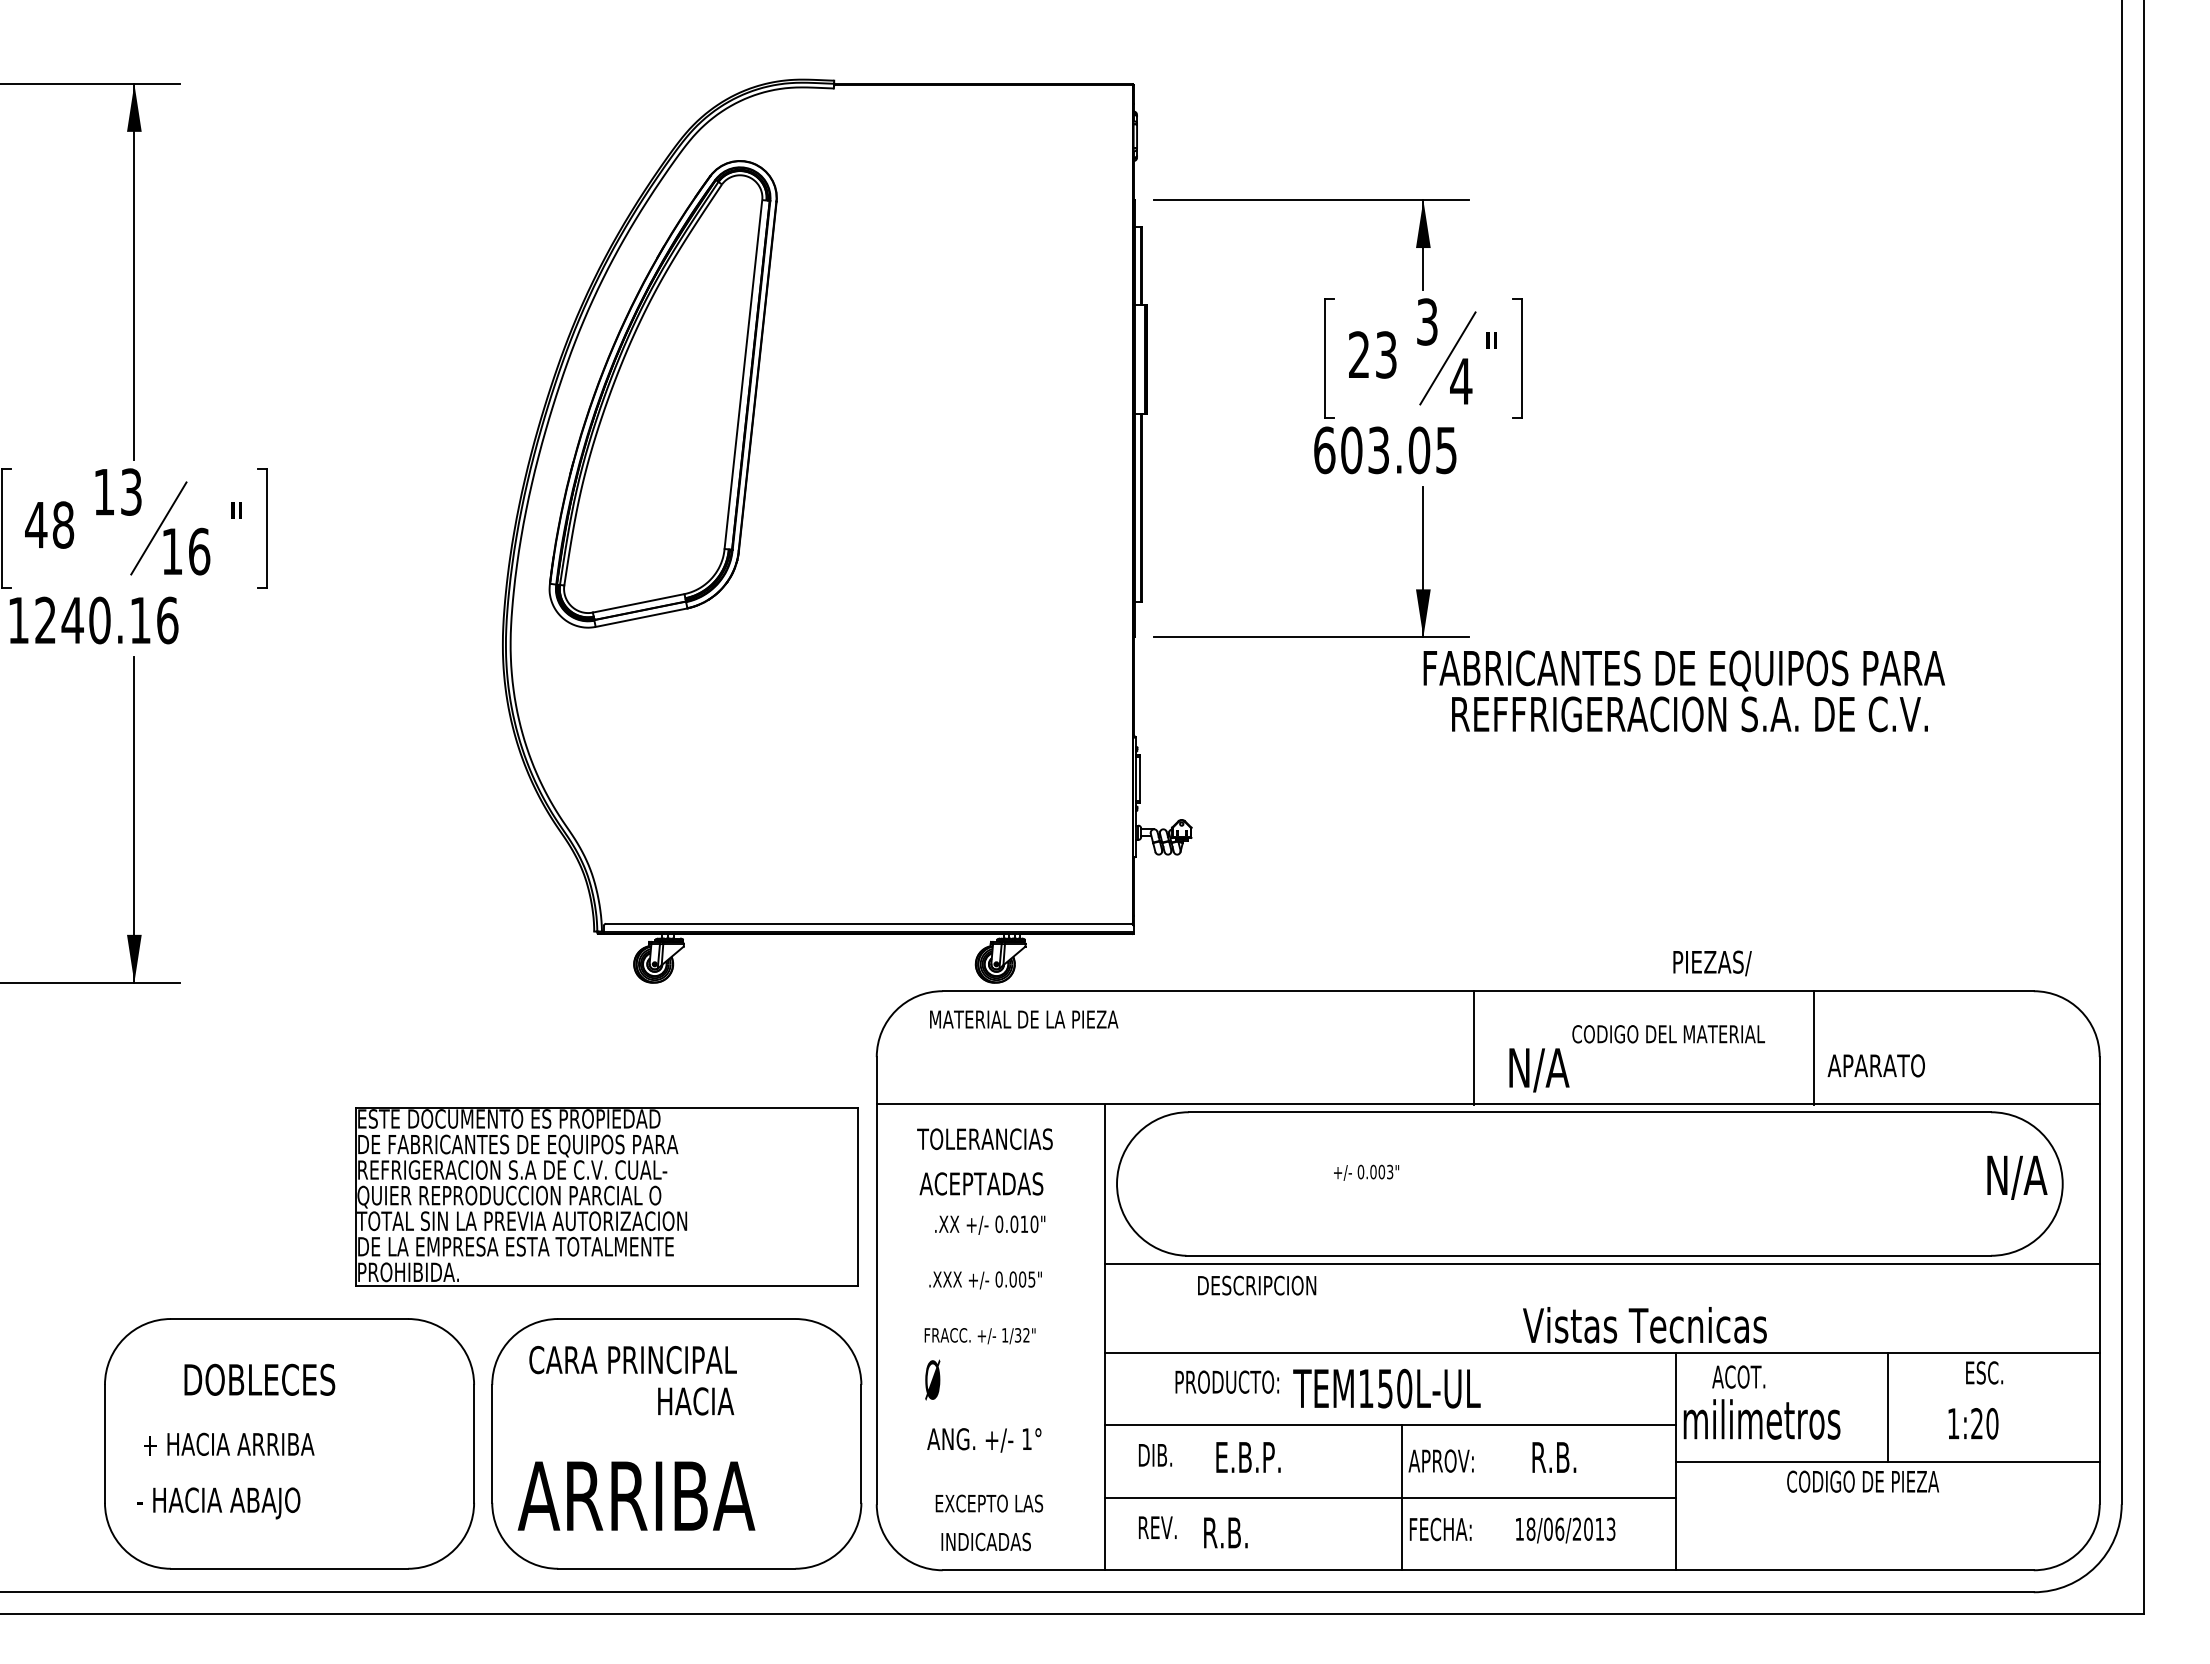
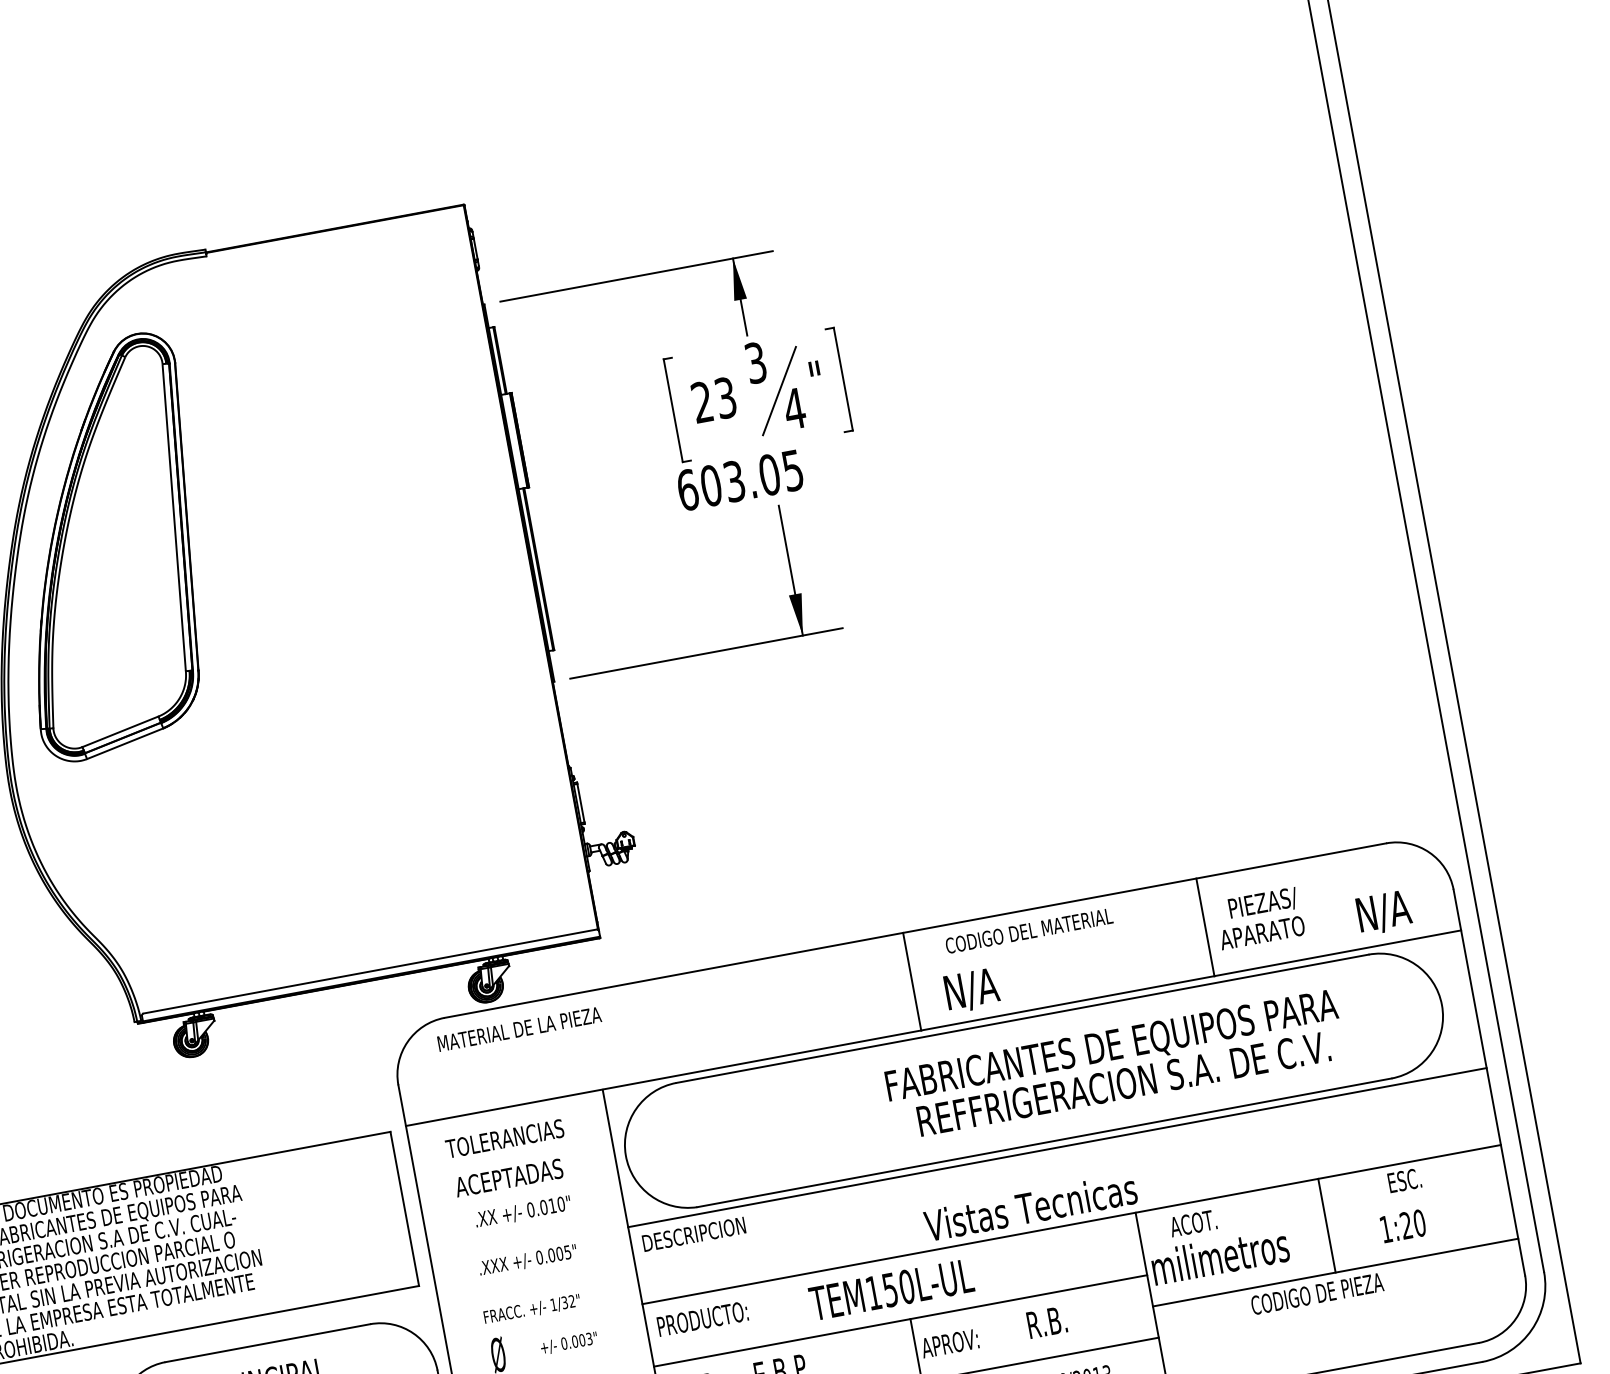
text: (1683, 691) -> (1114, 1065), moved
text: (1712, 963) -> (1263, 903), moved
text: (1668, 1034) -> (1029, 931), moved
text: (1366, 1172) -> (569, 1343), moved
text: (2017, 1177) -> (1384, 912), moved
text: (1257, 1285) -> (694, 1234), moved
text: (1644, 1325) -> (1030, 1207), moved
text: (1226, 1381) -> (701, 1318), moved

